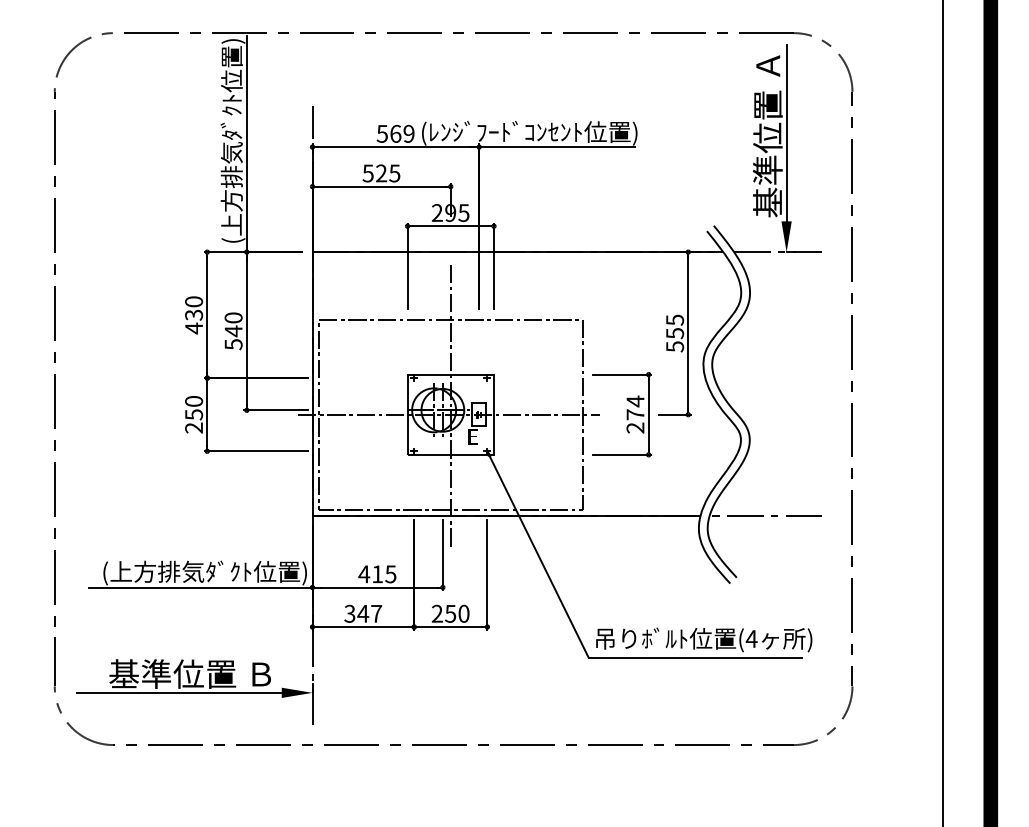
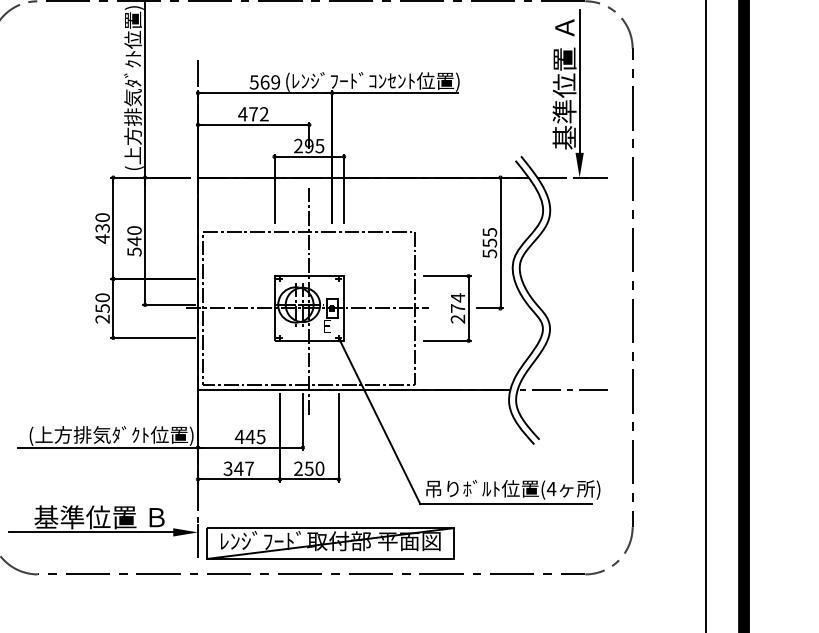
text: (381, 173) -> (253, 114), 525 -> 472
text: (377, 574) -> (250, 437), 415 -> 445
part: (477, 706) -> (330, 543), added

